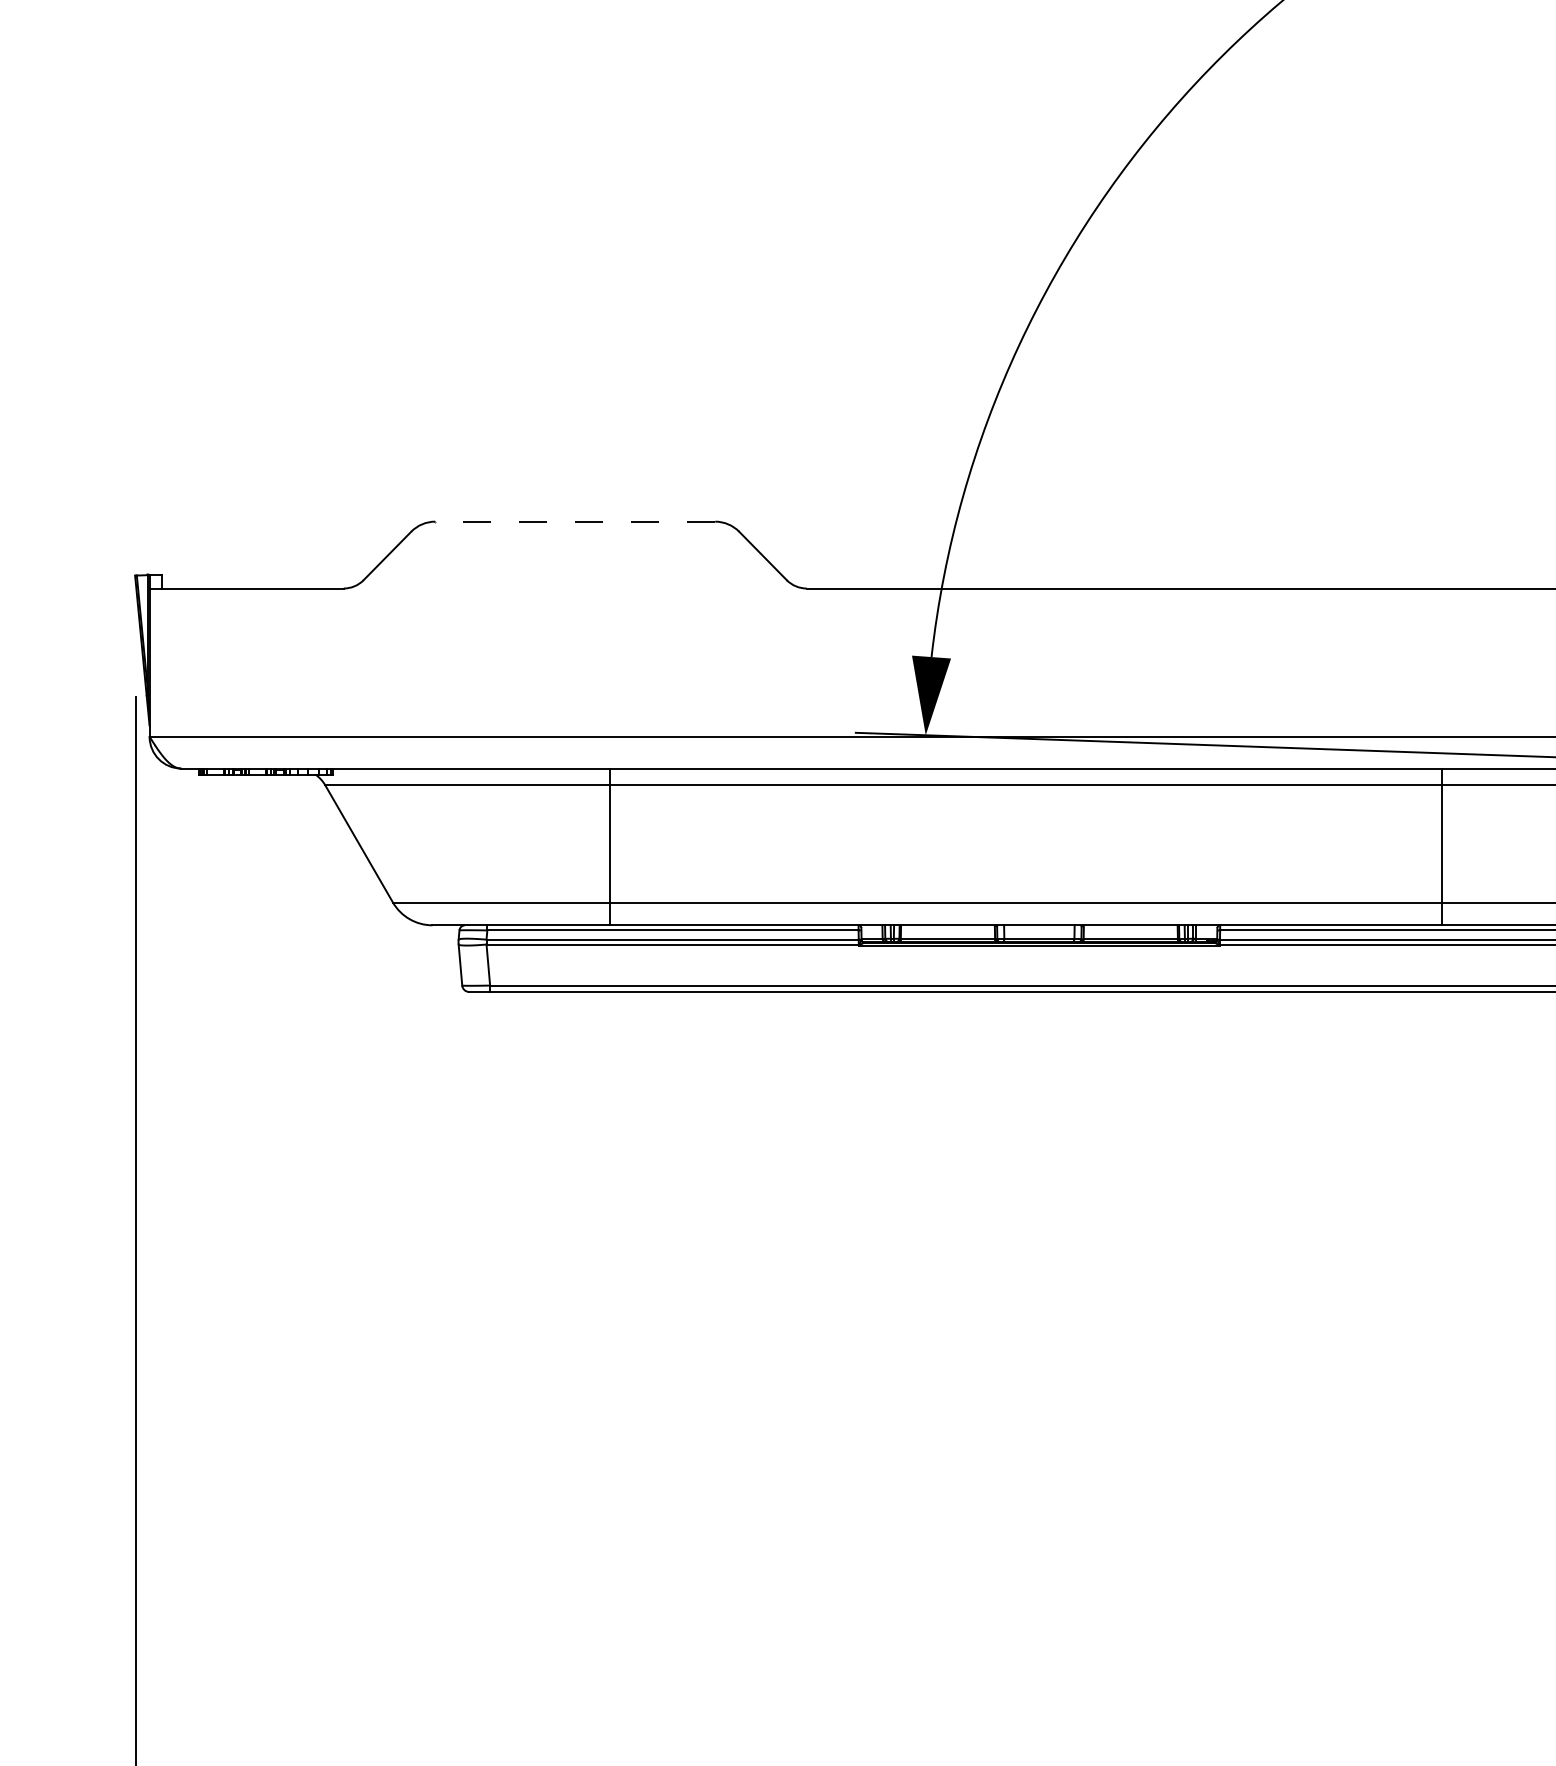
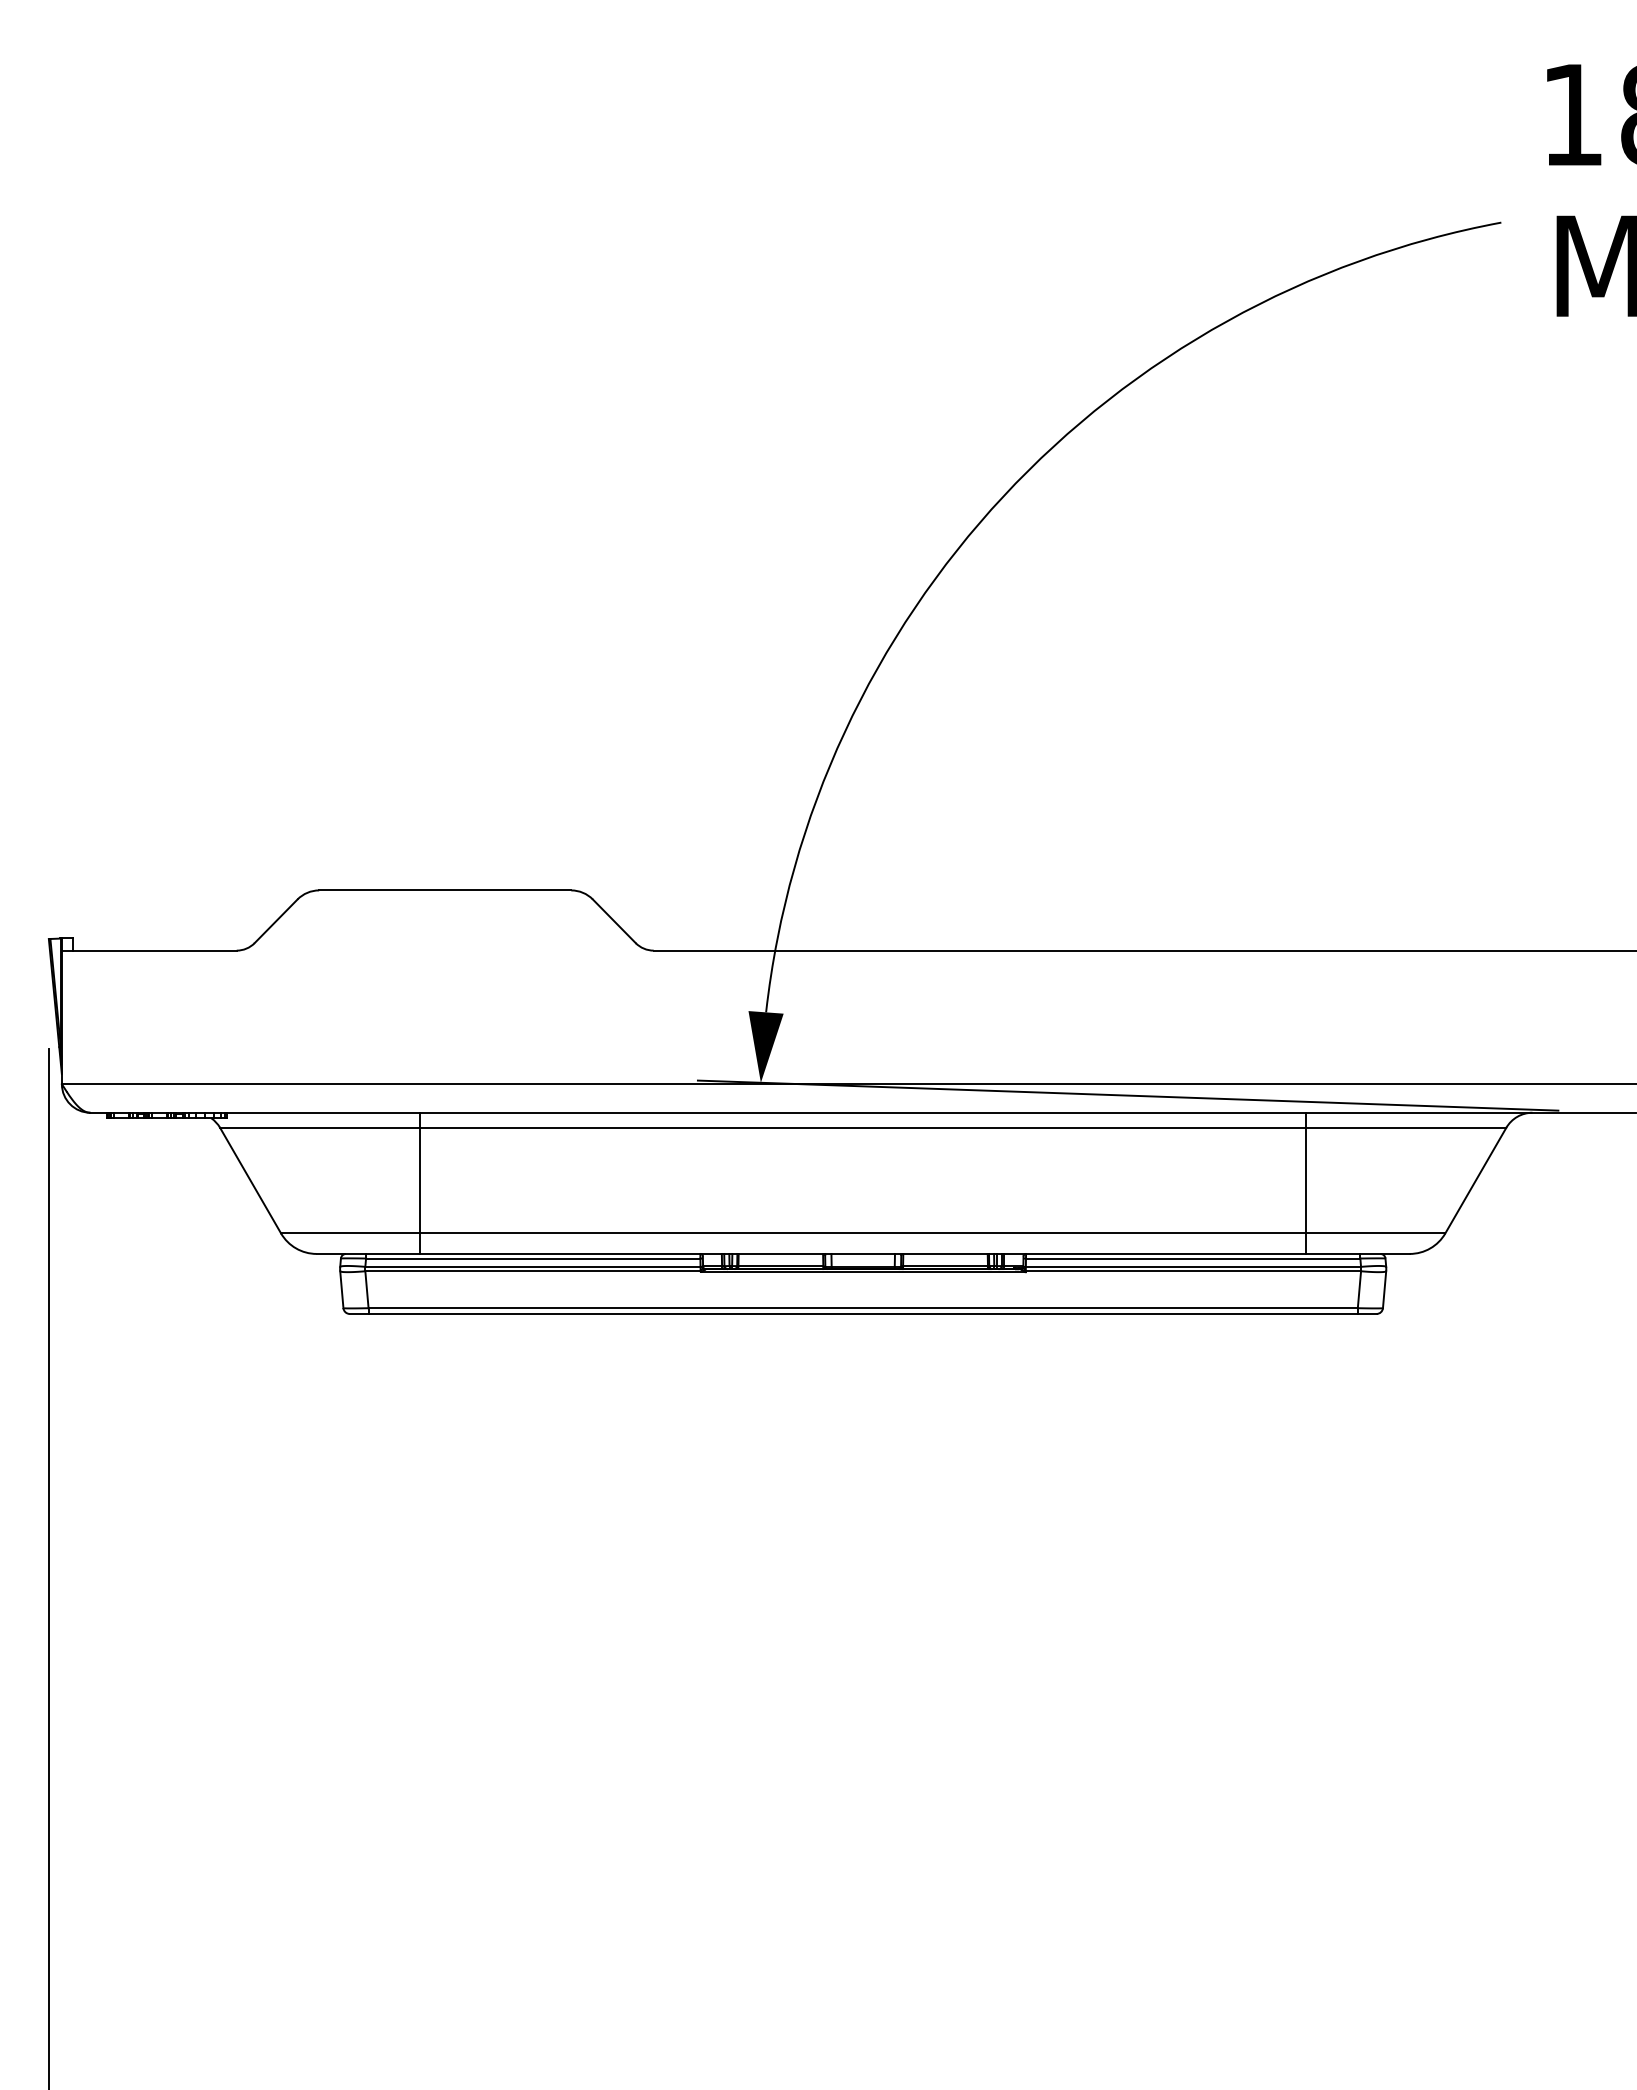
line: (574, 521) -> (444, 890), dashed -> solid
line: (609, 845) -> (420, 1182), moved
line: (1442, 845) -> (1306, 1182), moved

